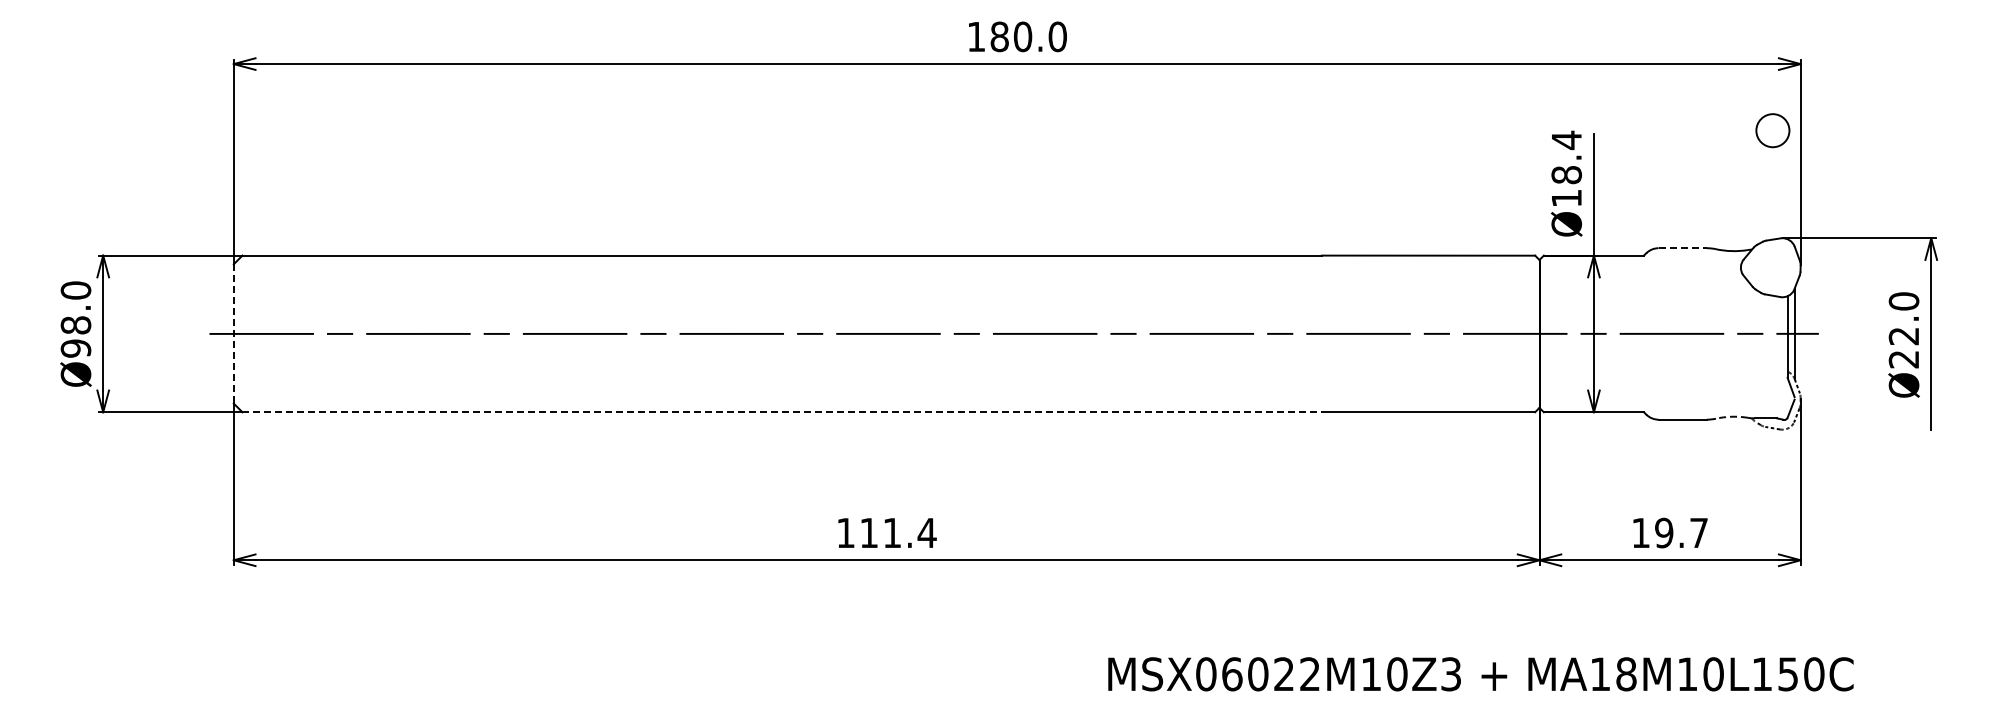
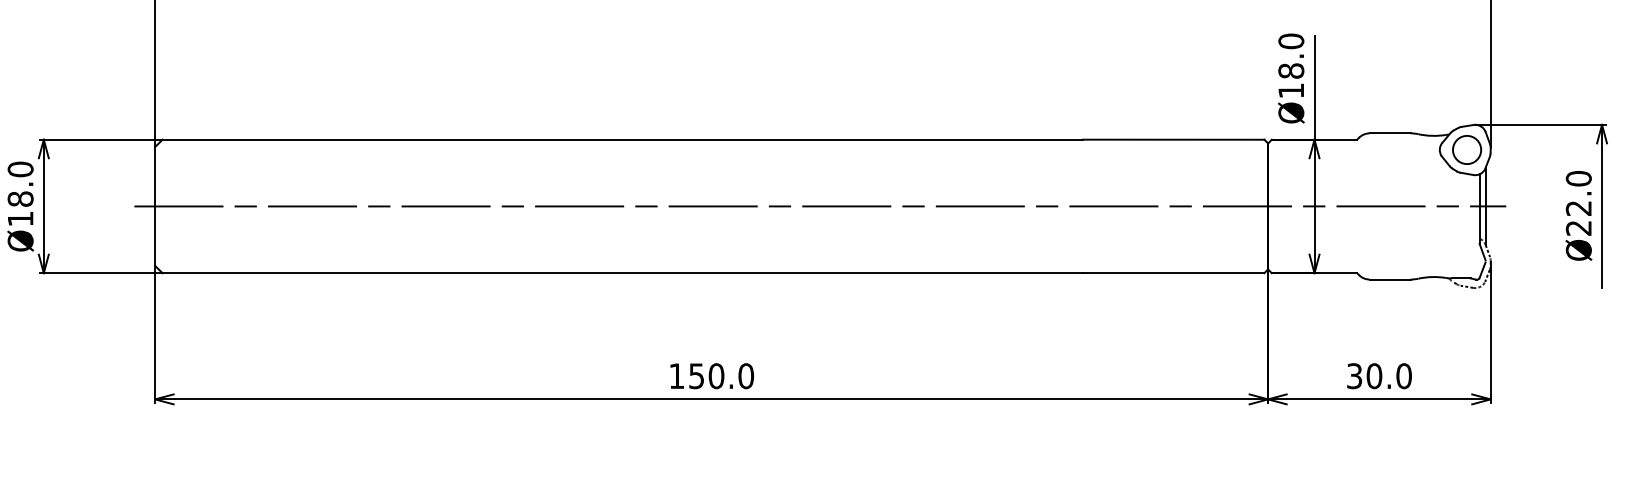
circle: (1772, 130) -> (1466, 149), moved
text: (1566, 140) -> (1291, 41), Ø18.4 -> Ø18.0
line: (1683, 248) -> (1390, 133), dashed -> solid
line: (233, 333) -> (154, 206), dashed -> solid
text: (75, 348) -> (20, 218), Ø98.0 -> Ø18.0
line: (782, 412) -> (622, 273), dashed -> solid
arc: (1731, 416) -> (1431, 276), dashed -> solid
text: (898, 532) -> (721, 375), 111.4 -> 150.0
text: (1670, 532) -> (1379, 375), 19.7 -> 30.0

